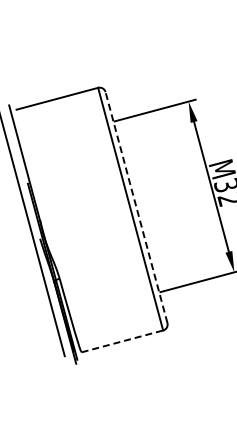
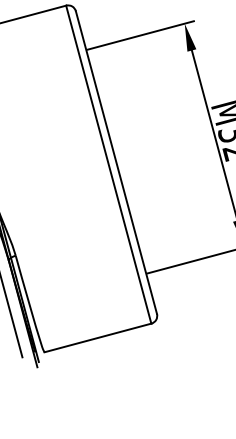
line: (136, 207) -> (116, 162), dashed -> solid
line: (122, 341) -> (98, 338), dashed -> solid

